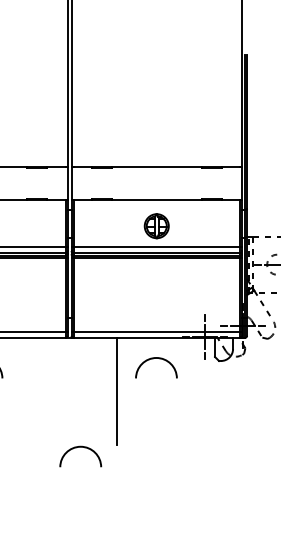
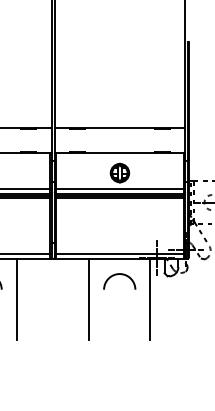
line: (21, 391) -> (16, 299), added
line: (196, 391) -> (150, 299), added
arc: (77, 448) -> (59, 343), removed

